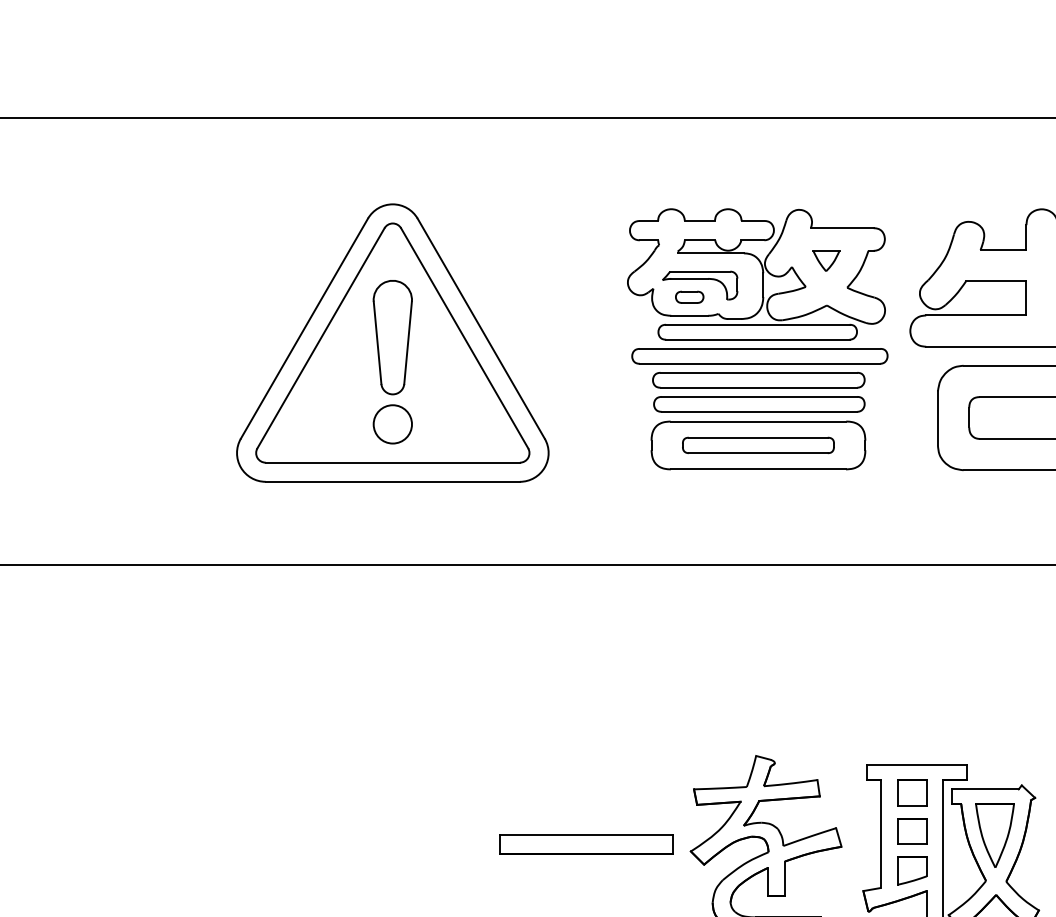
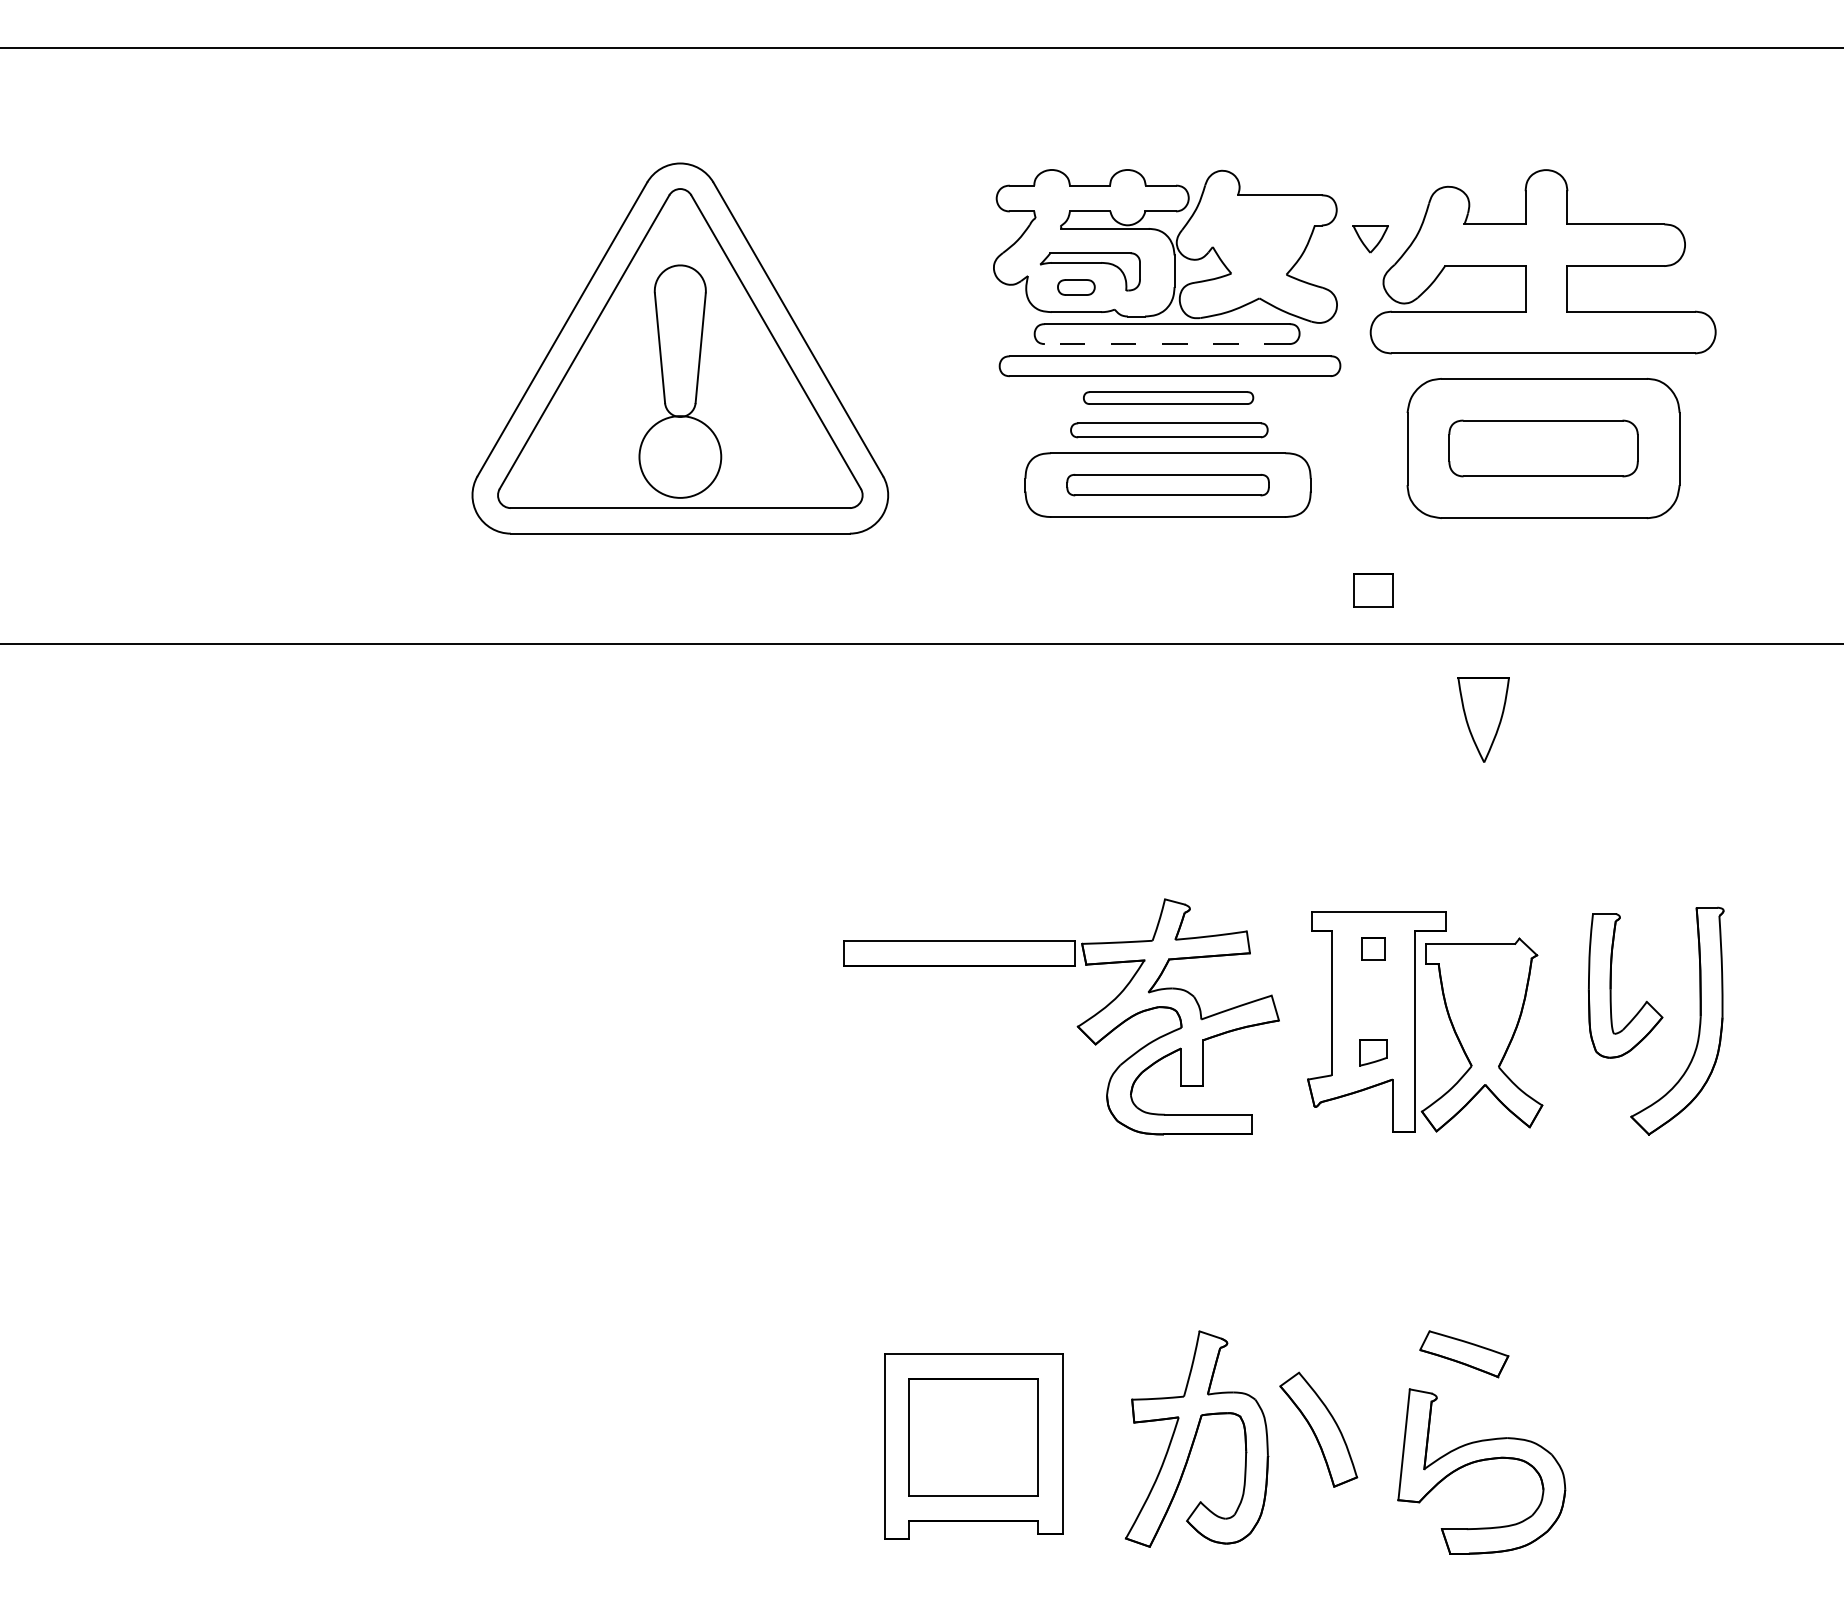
part: (826, 261) -> (1370, 239), moved
line: (757, 340) -> (1166, 344), solid -> dashed
part: (758, 379) -> (1168, 397), size x0.6
part: (759, 404) -> (1169, 430), size x0.7
circle: (392, 424) -> (679, 456), size x1.6
part: (912, 792) -> (1373, 948), size x0.6
part: (912, 831) -> (1373, 590), moved
part: (994, 835) -> (1483, 719), moved
part: (587, 844) -> (959, 953), moved
part: (912, 870) -> (1373, 1052), size x0.7

